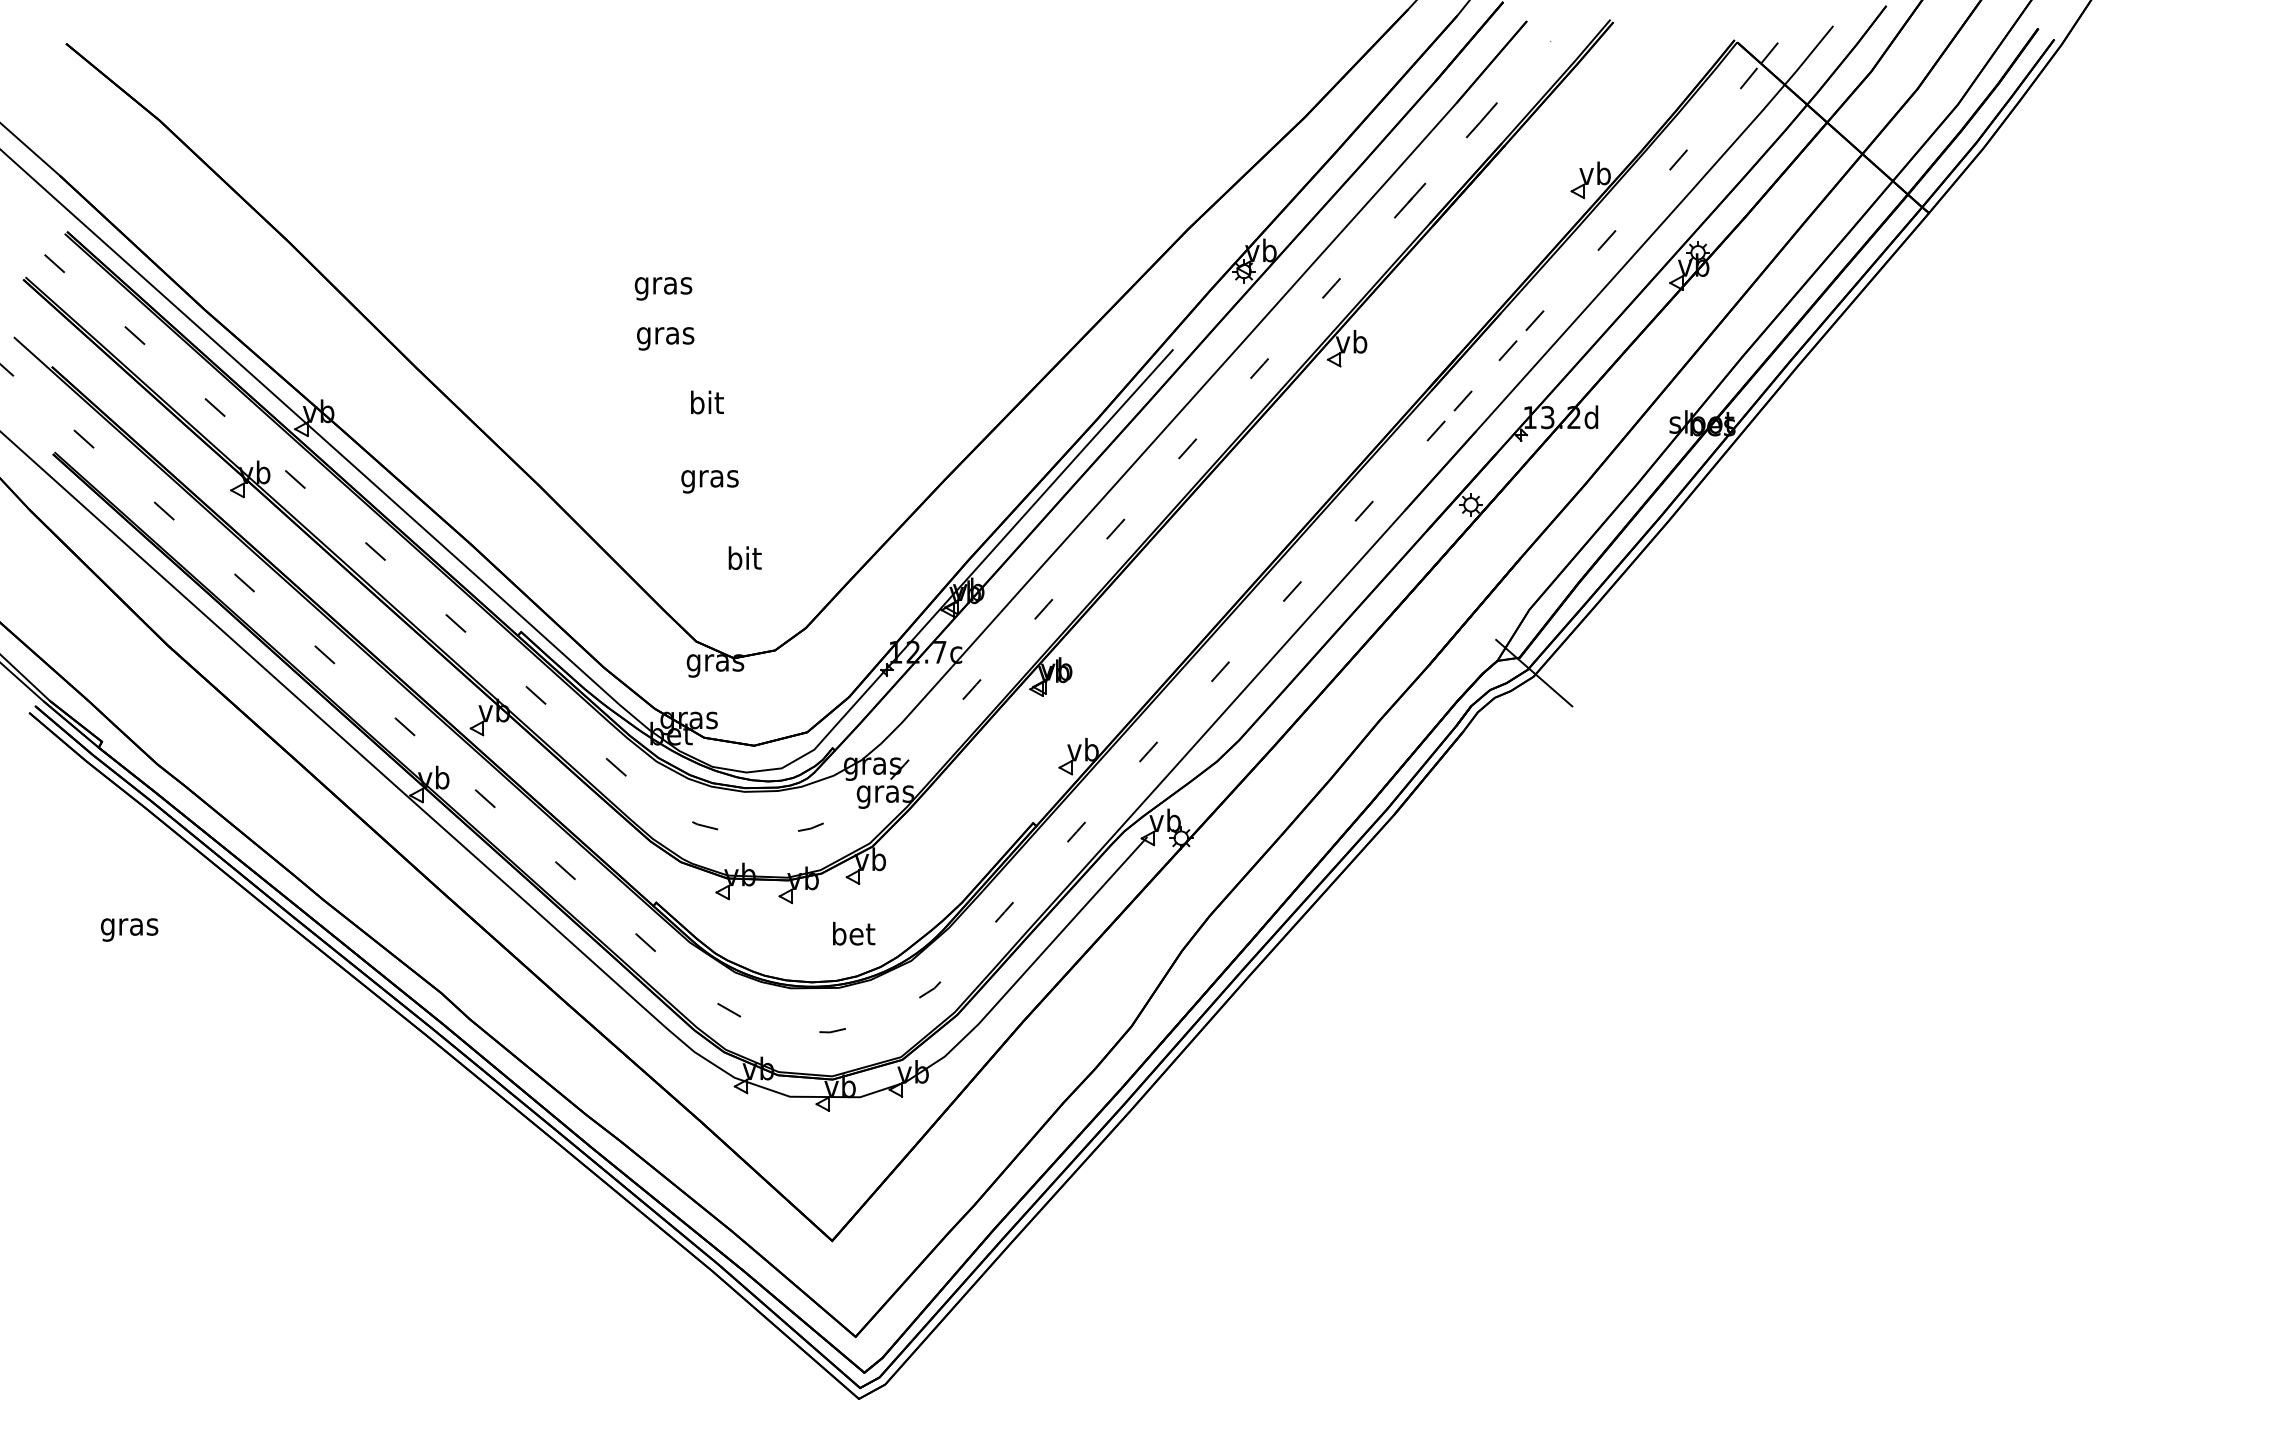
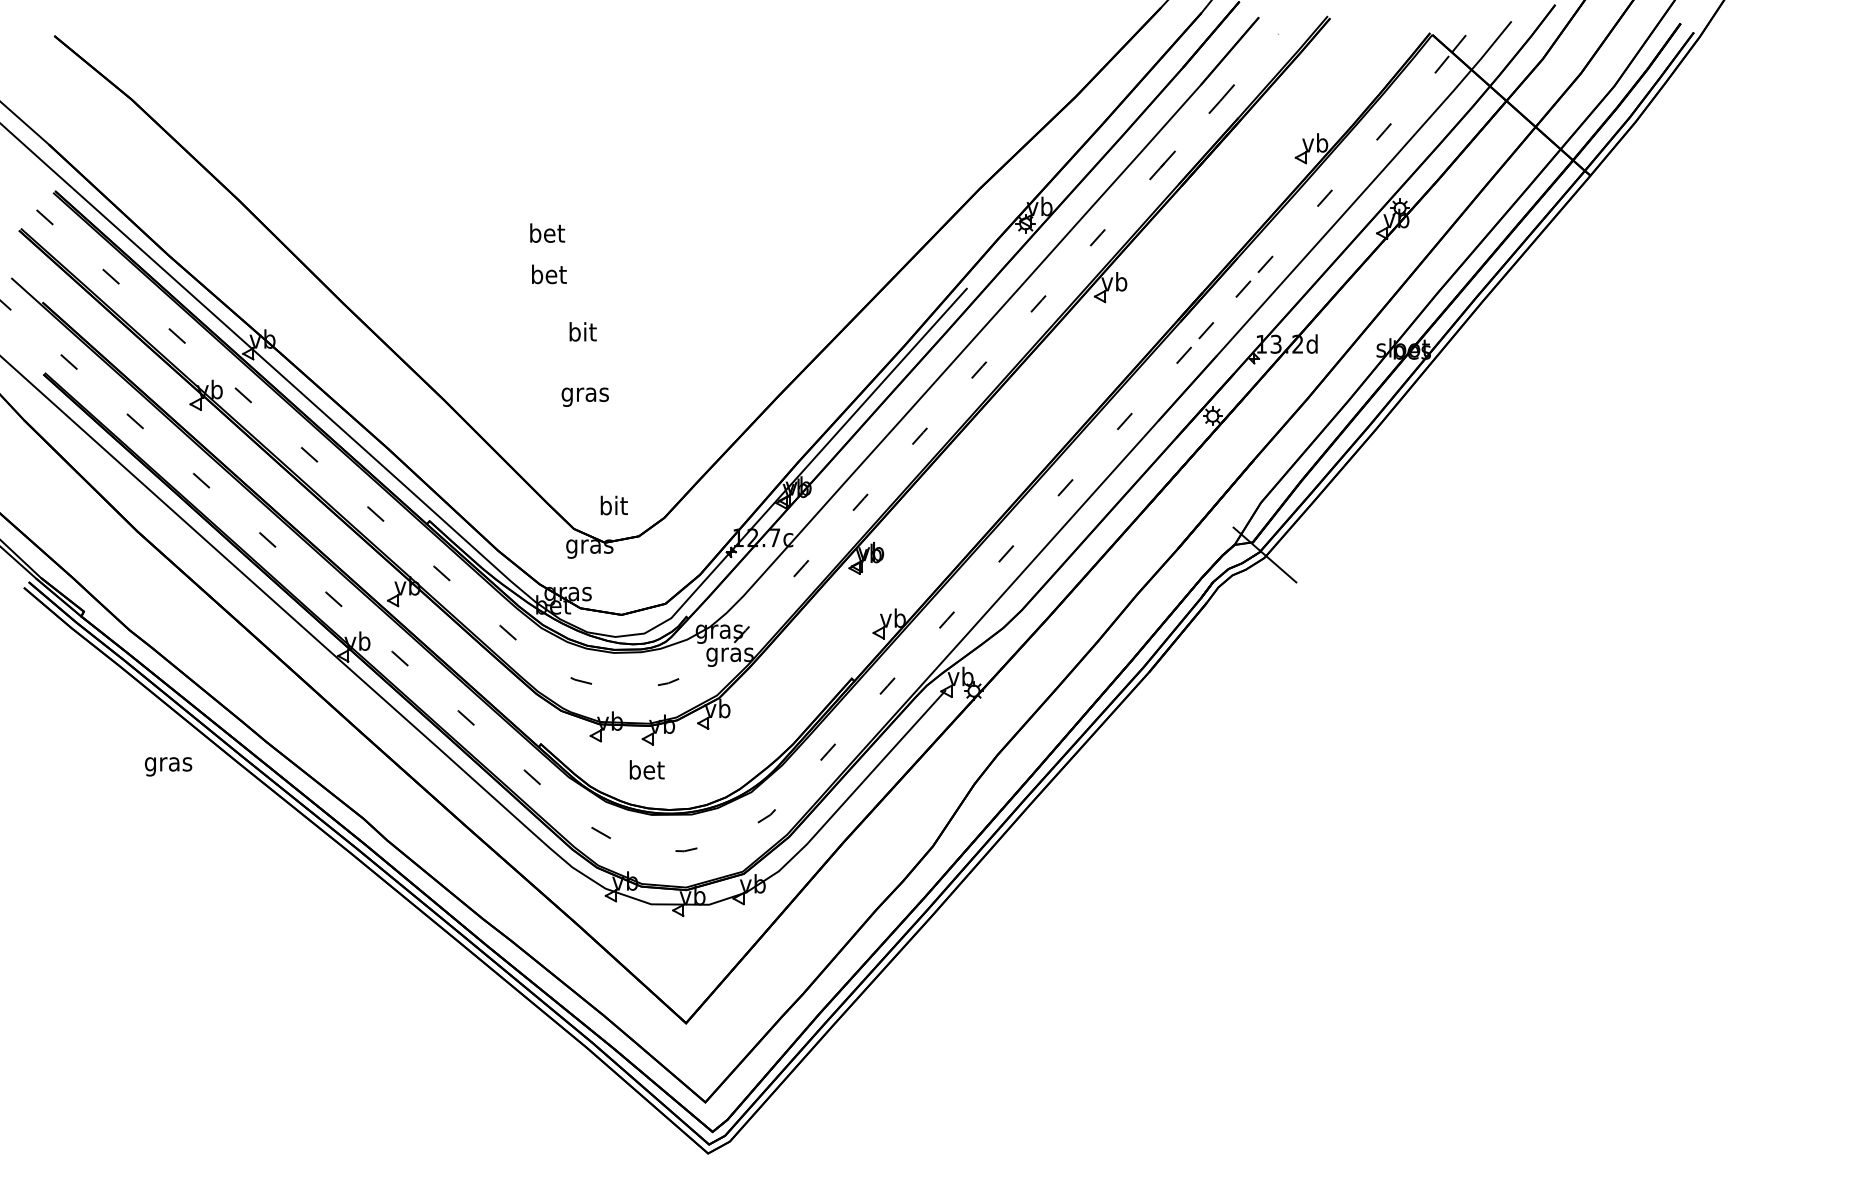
text: (663, 285) -> (546, 235), gras -> bet
text: (665, 335) -> (548, 276), gras -> bet
text: (744, 557) -> (613, 505), moved
text: (129, 929) -> (168, 766), moved
text: (854, 933) -> (647, 769), moved

